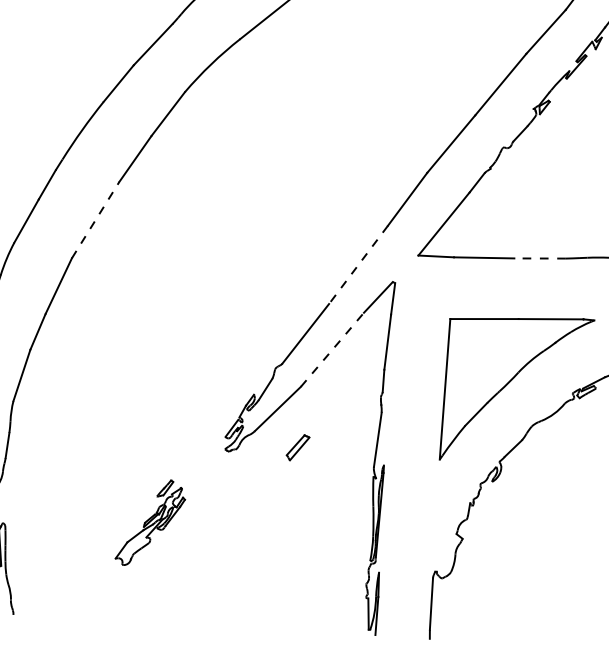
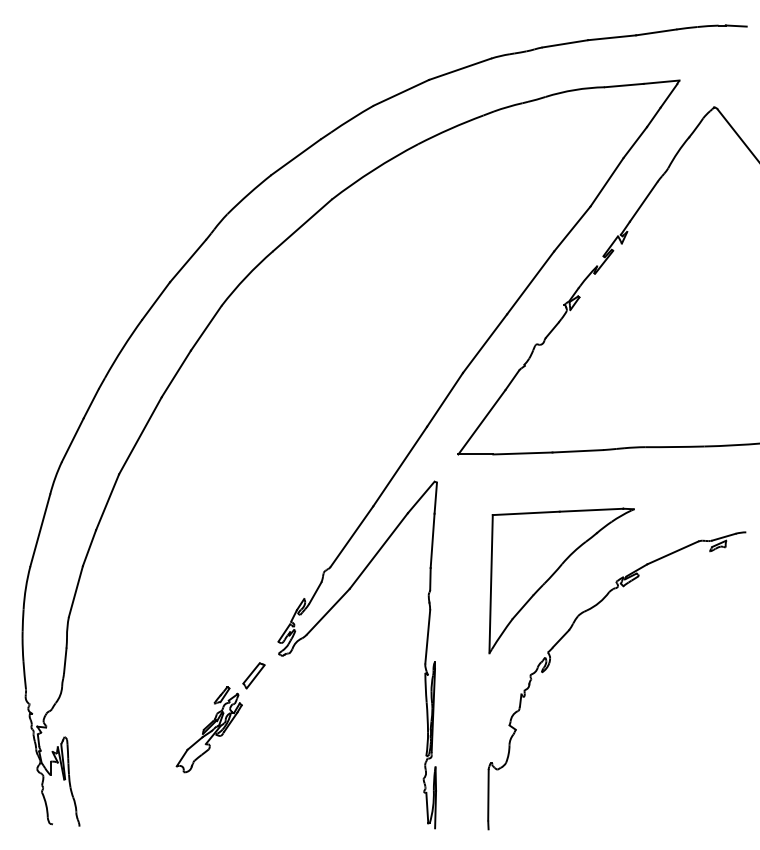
line: (95, 219) -> (140, 435), dashed -> solid
line: (539, 258) -> (577, 451), dashed -> solid
line: (357, 265) -> (399, 467), dashed -> solid
line: (332, 350) -> (378, 551), dashed -> solid
part: (297, 447) -> (253, 675), moved

